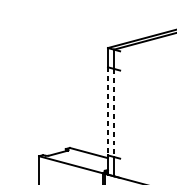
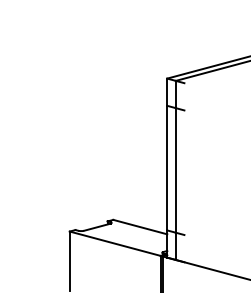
line: (108, 111) -> (167, 168), dashed -> solid
line: (113, 113) -> (175, 170), dashed -> solid

